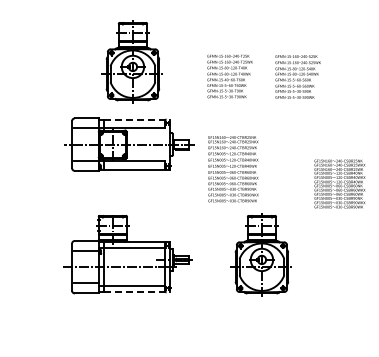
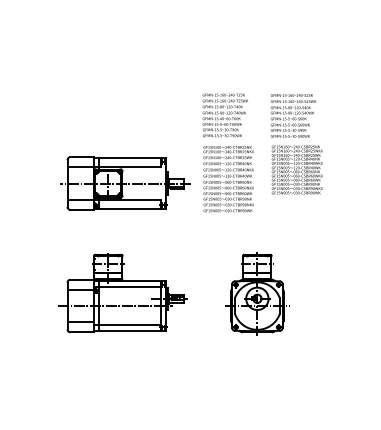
part: (133, 61) -> (128, 100), removed
line: (138, 119) -> (133, 158), dashed -> solid
text: (233, 169) -> (228, 179), moved
text: (339, 183) -> (296, 169), moved
line: (138, 292) -> (133, 331), dashed -> solid

